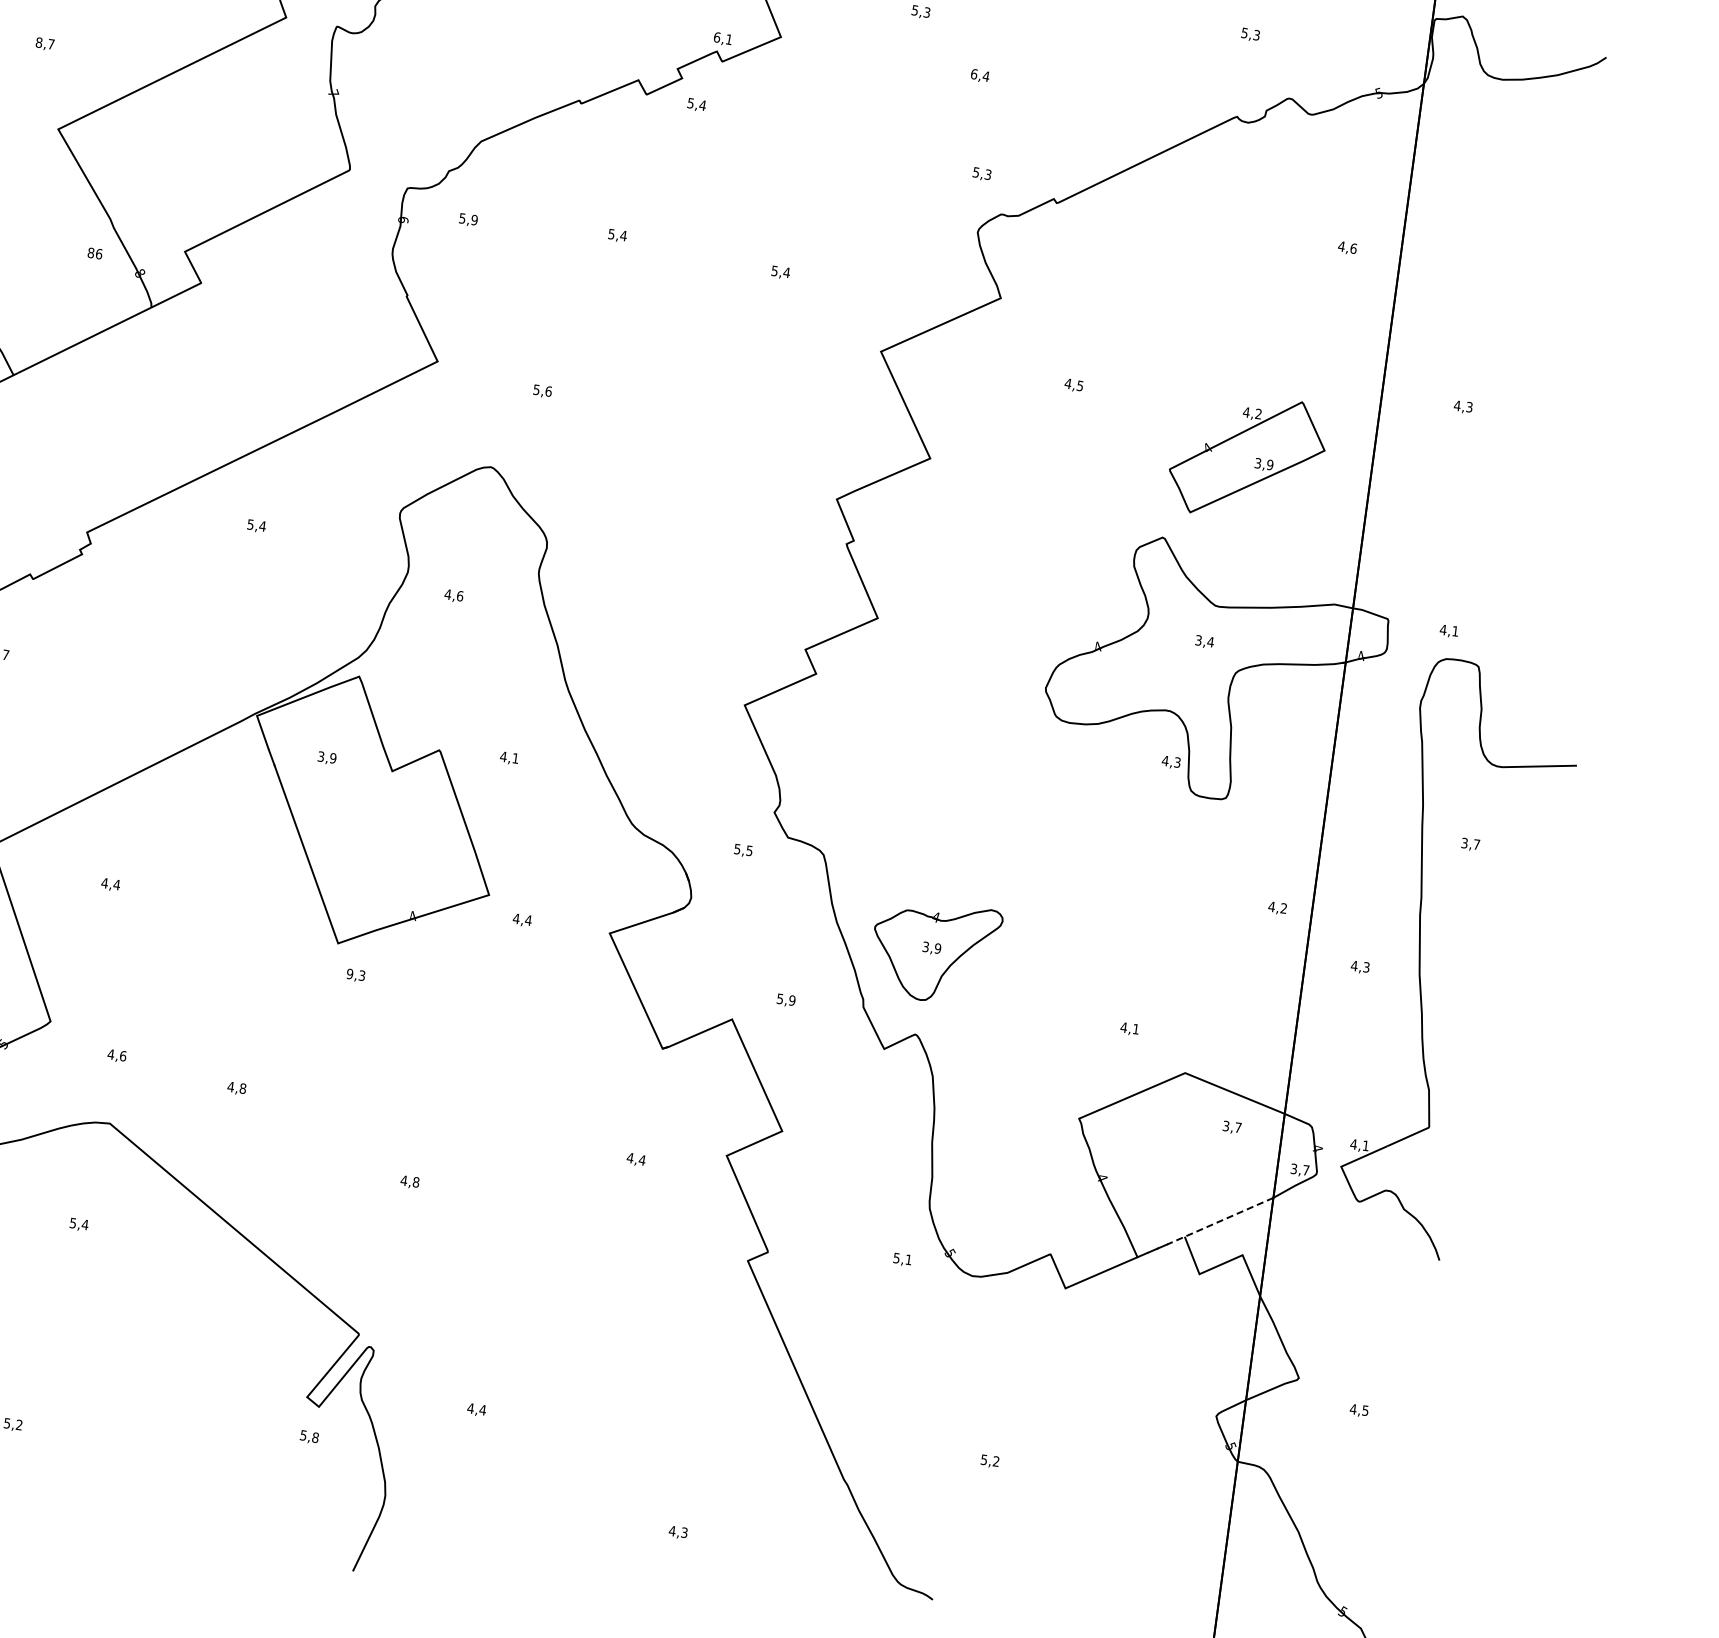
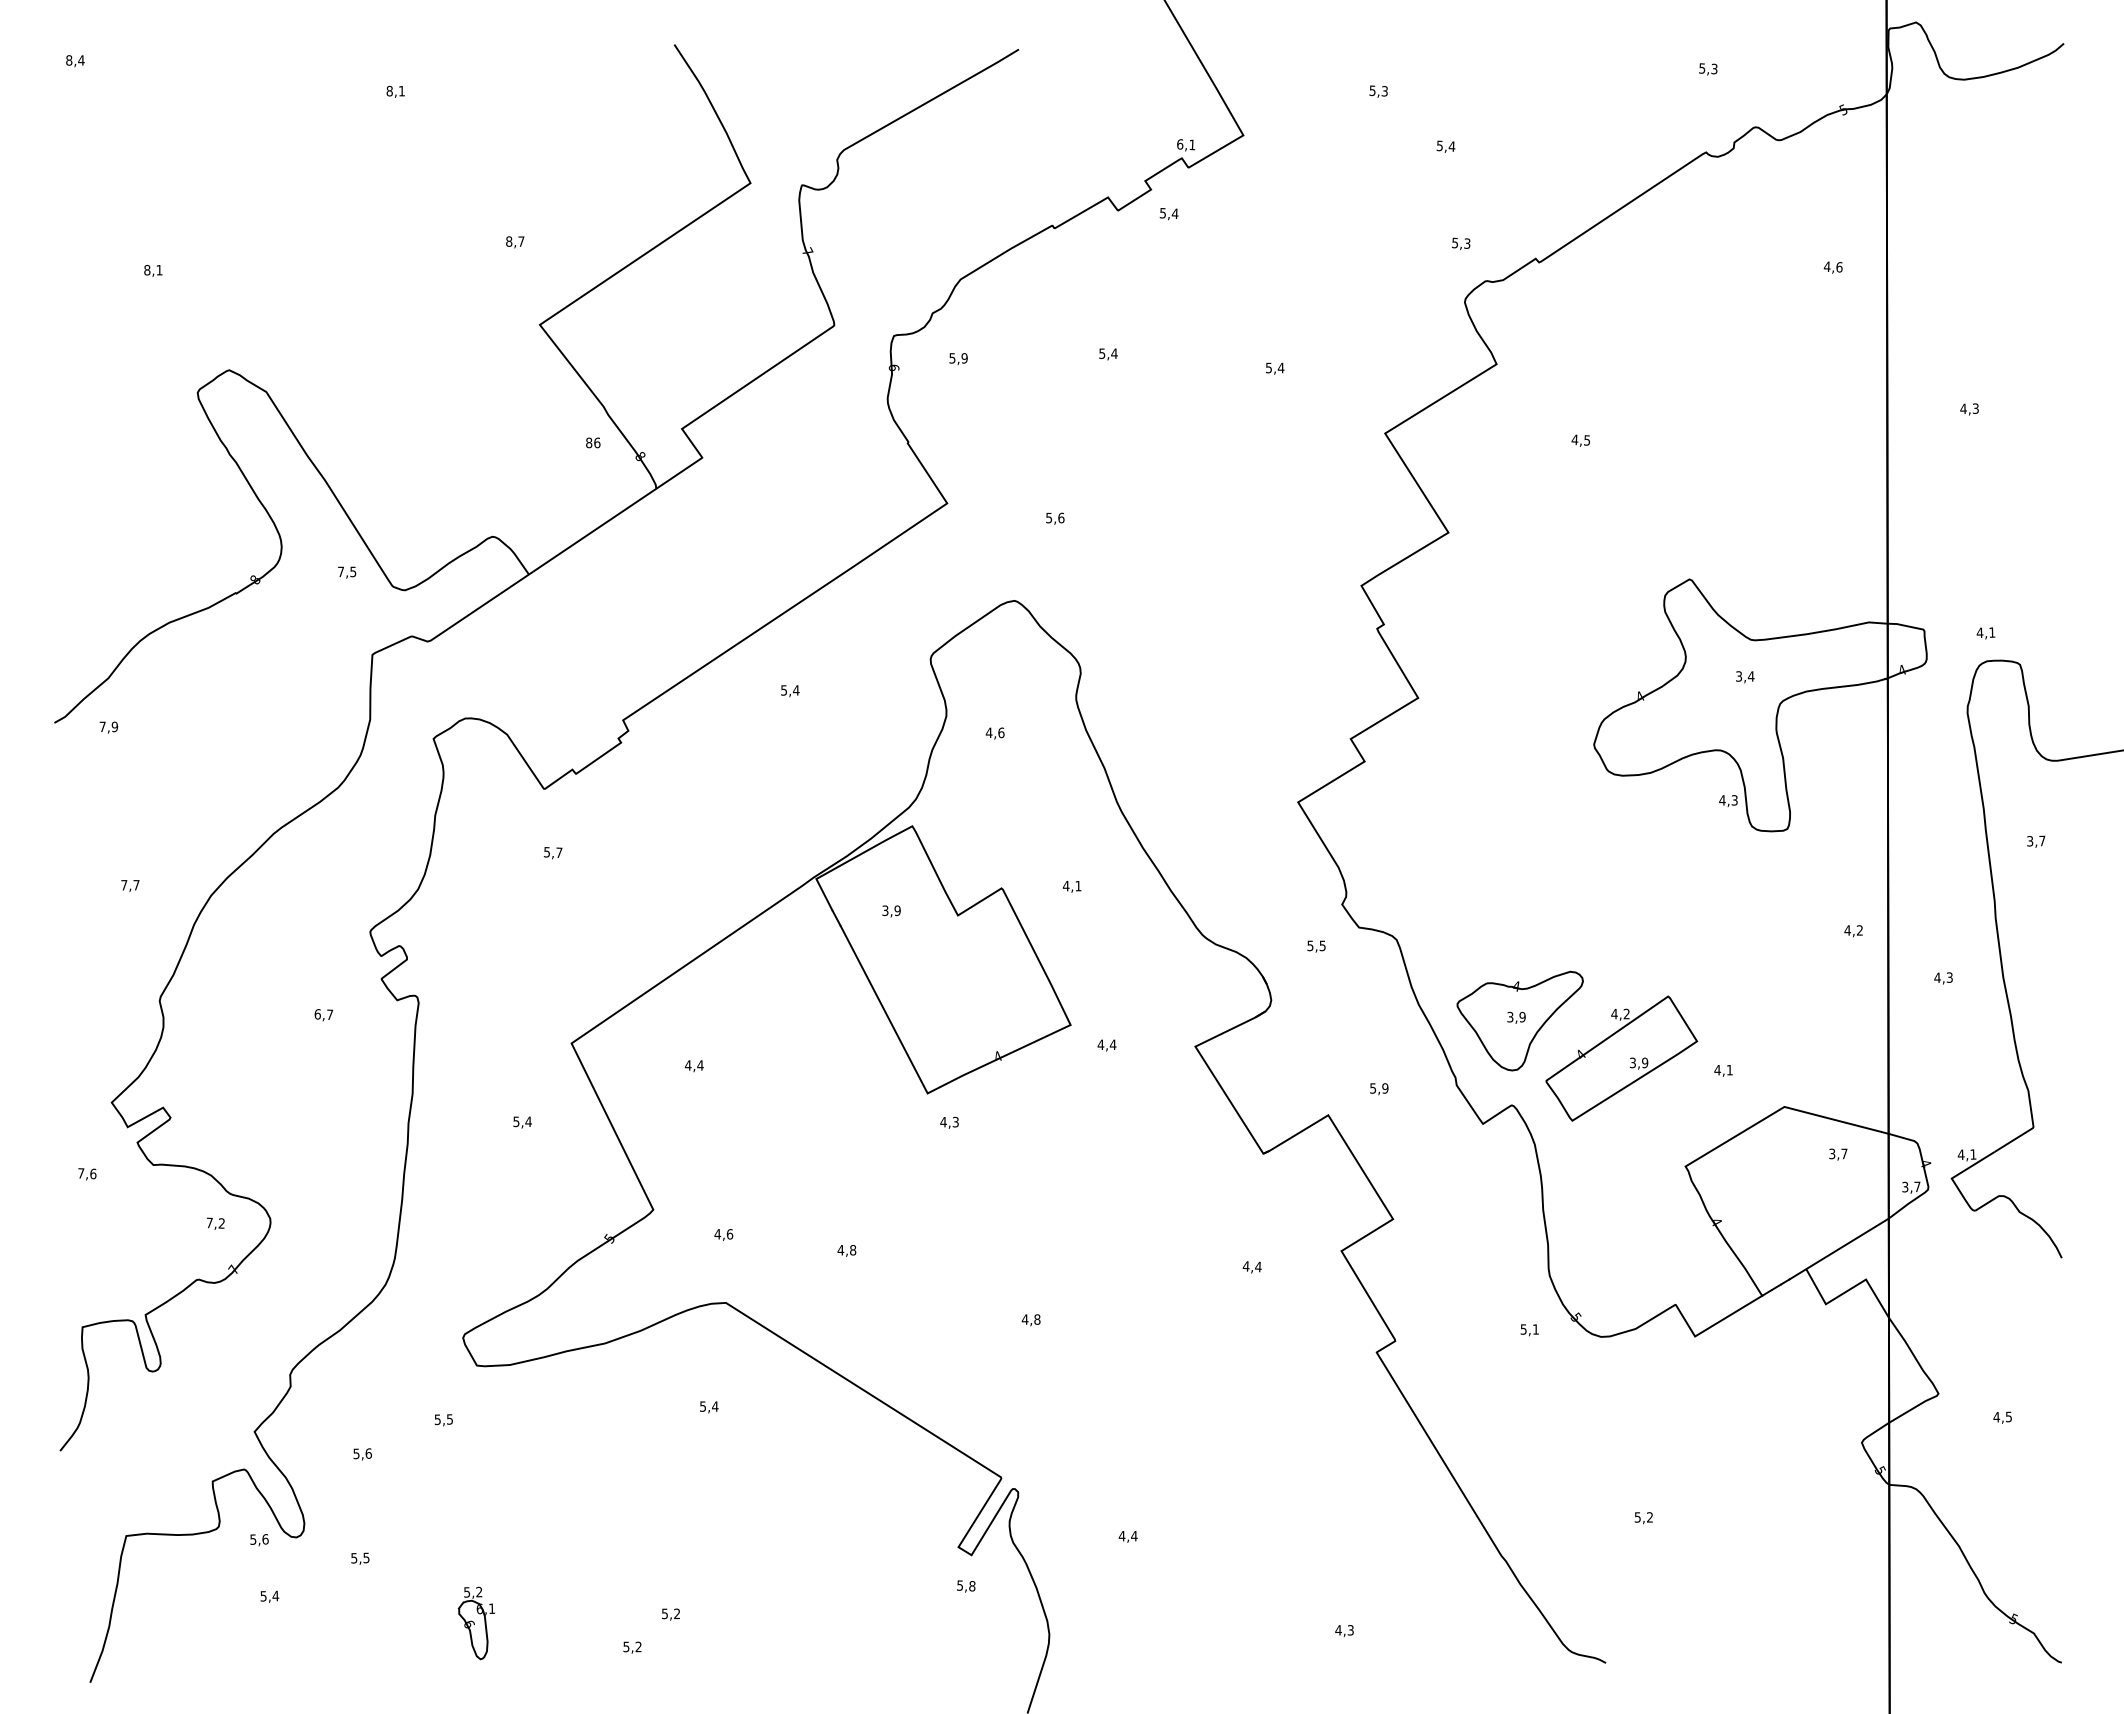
text: (973, 73) -> (1439, 145), 6,4 -> 5,4
part: (1247, 457) -> (1621, 1058), moved
text: (350, 973) -> (943, 1121), 9,3 -> 4,3
line: (1219, 1221) -> (1838, 1249), dashed -> solid

